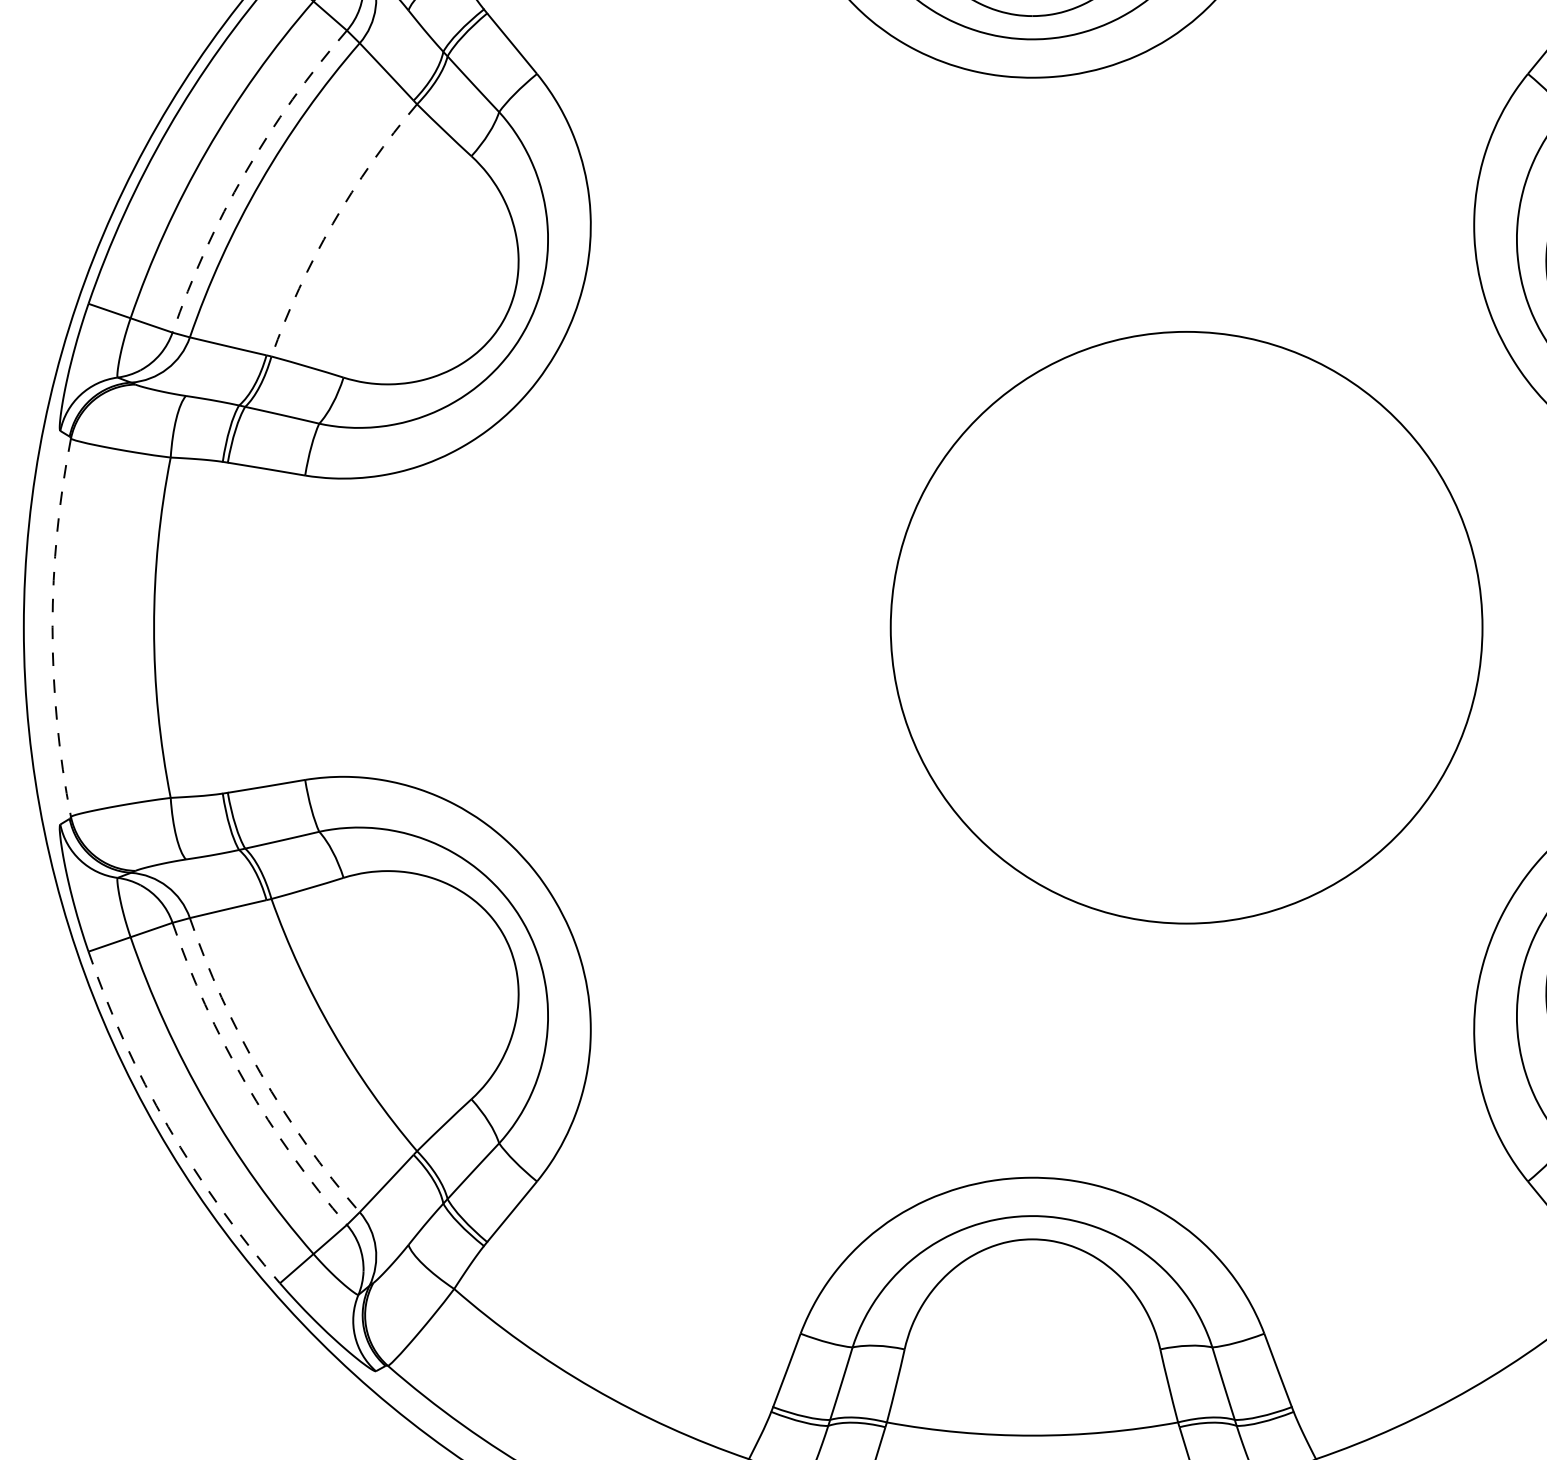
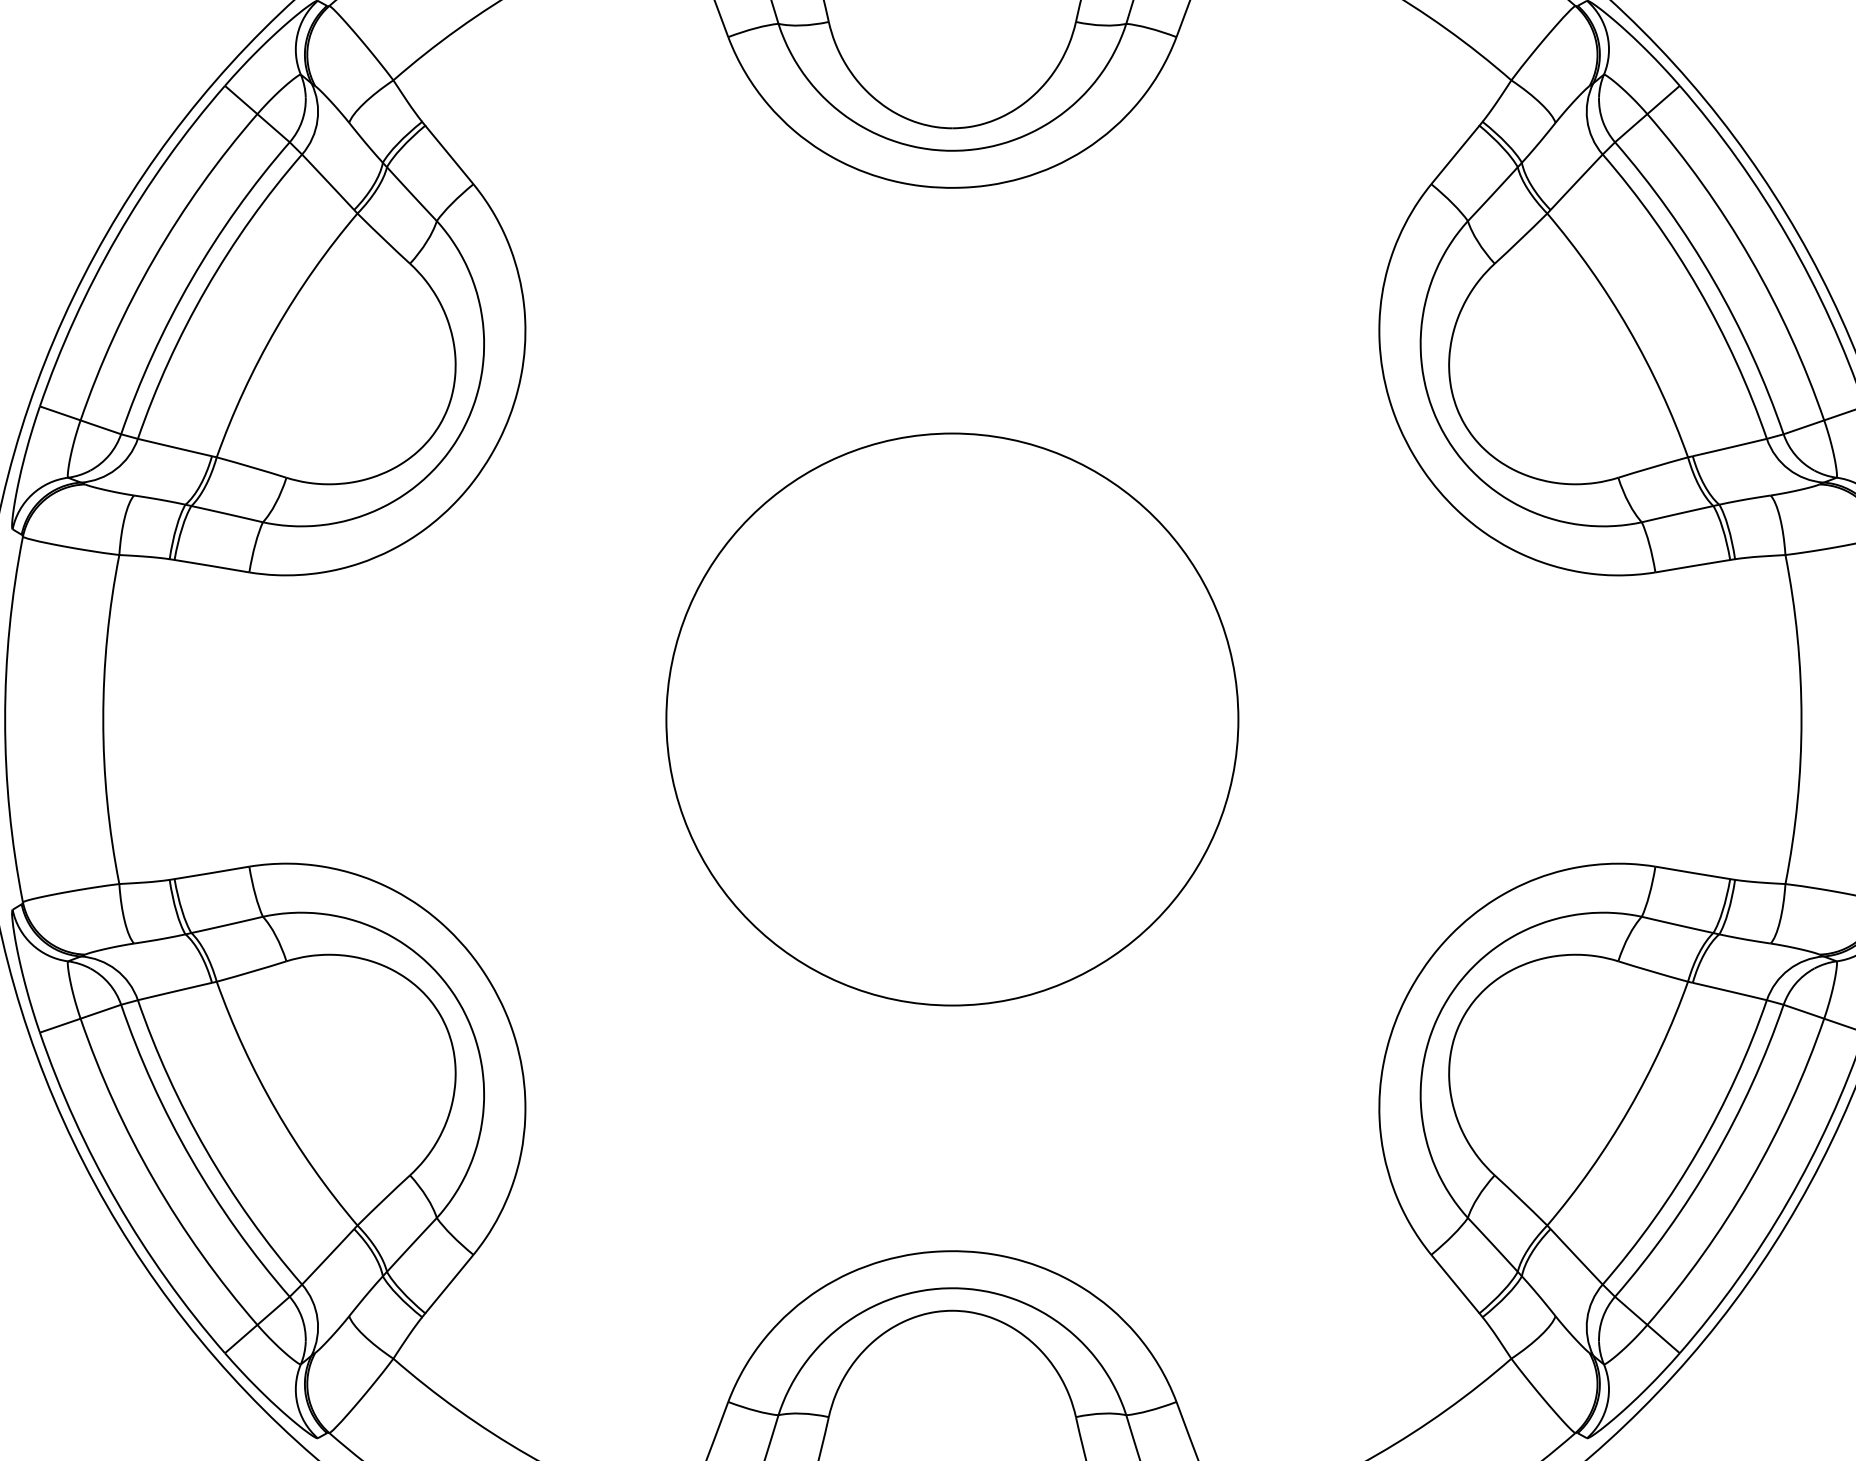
arc: (245, 173) -> (191, 280), dashed -> solid
arc: (333, 224) -> (276, 329), dashed -> solid
arc: (52, 627) -> (5, 719), dashed -> solid
circle: (1186, 627) -> (952, 719), moved
arc: (260, 1073) -> (206, 1150), dashed -> solid
arc: (245, 1081) -> (191, 1158), dashed -> solid
arc: (167, 1126) -> (116, 1201), dashed -> solid

